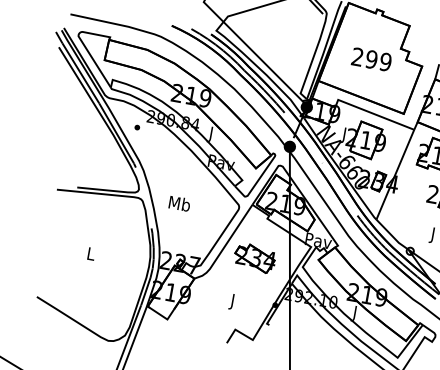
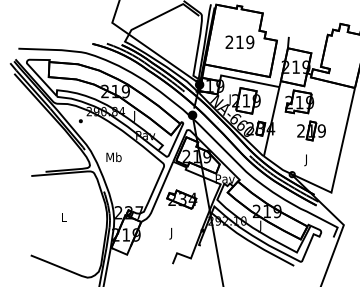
text: (371, 59) -> (239, 42), 299 -> 219
text: (178, 203) -> (113, 157), moved

